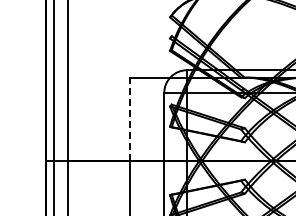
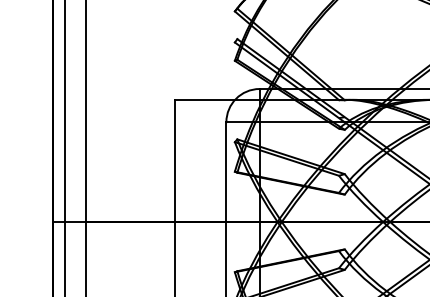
line: (129, 119) -> (175, 161), dashed -> solid

